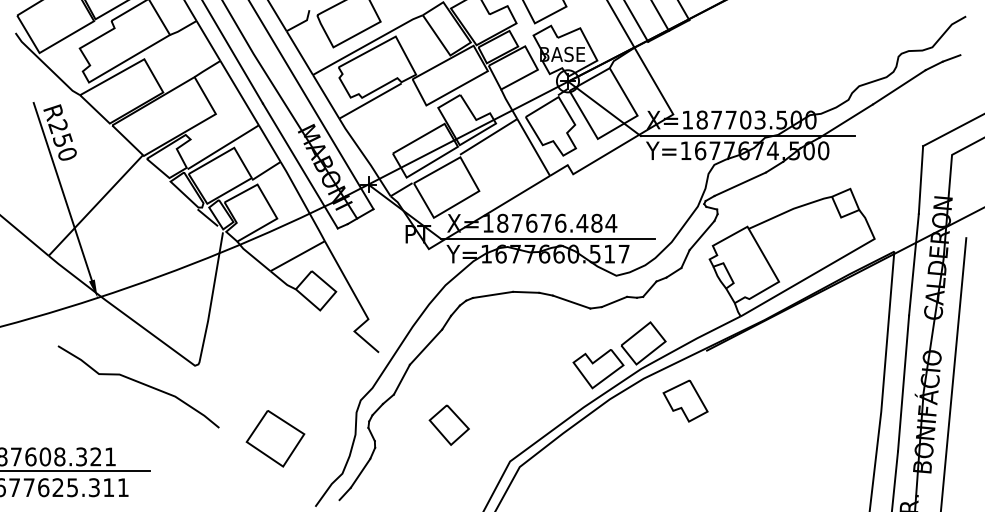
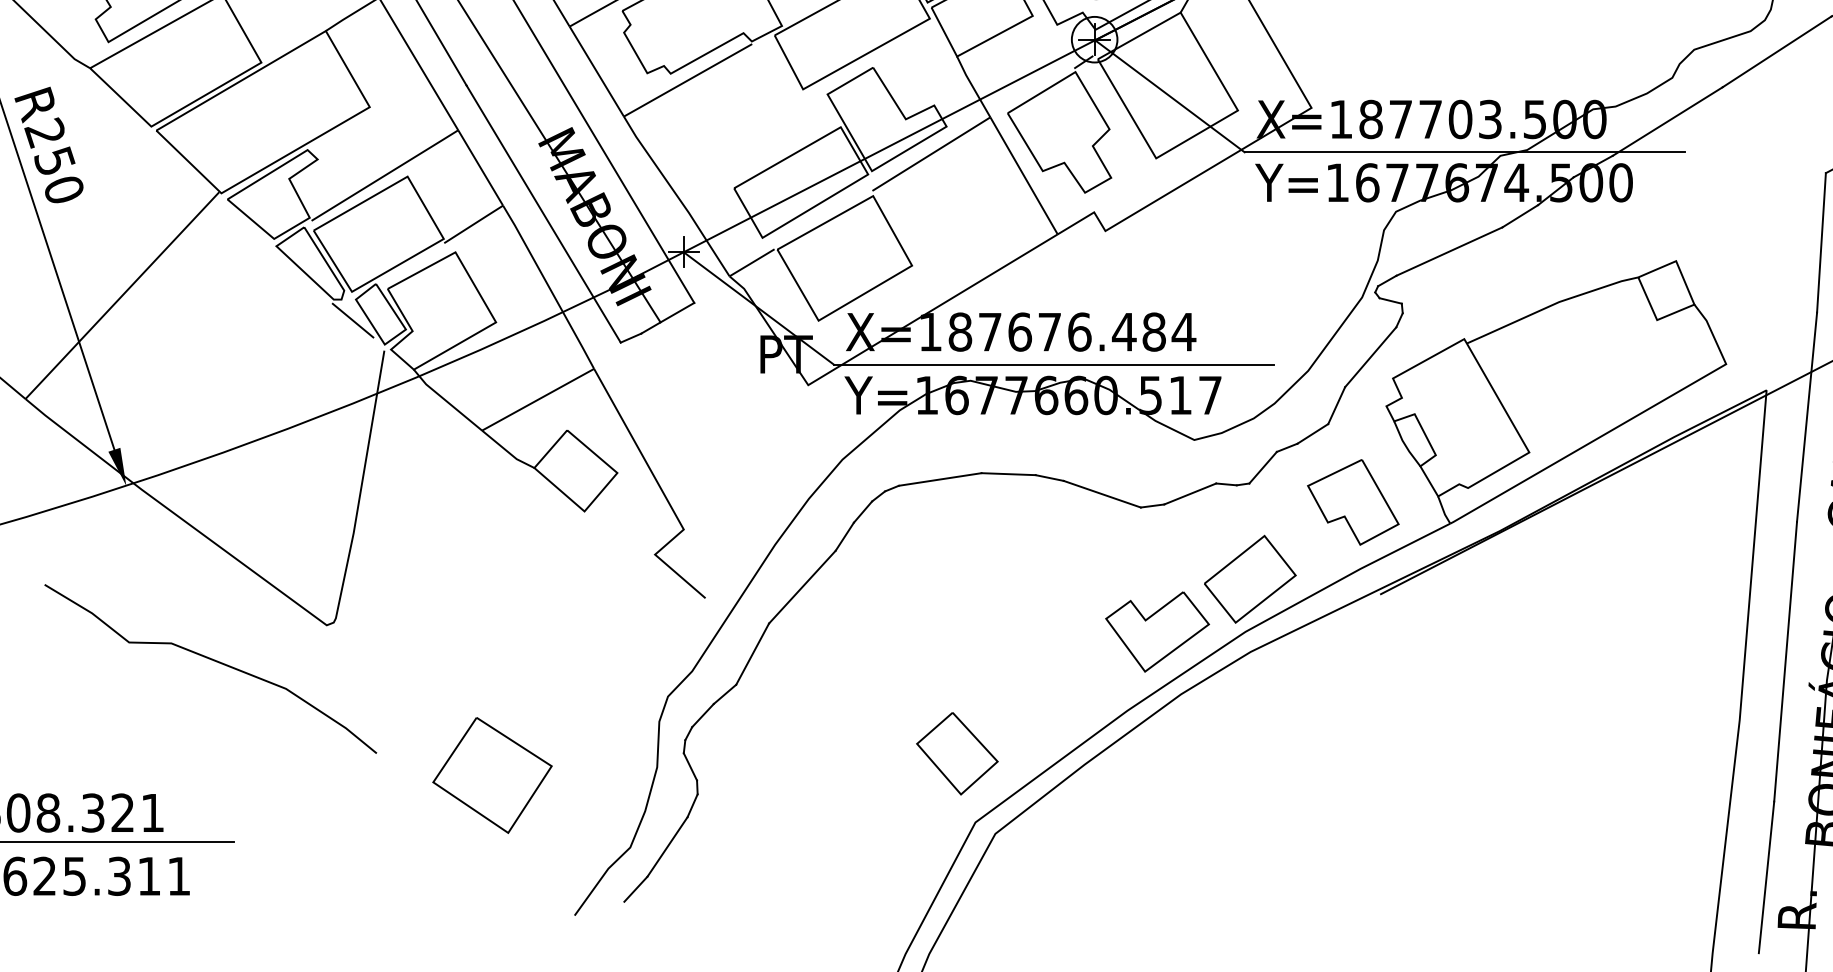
part: (685, 400) -> (1353, 501), moved
part: (448, 424) -> (955, 752), moved

